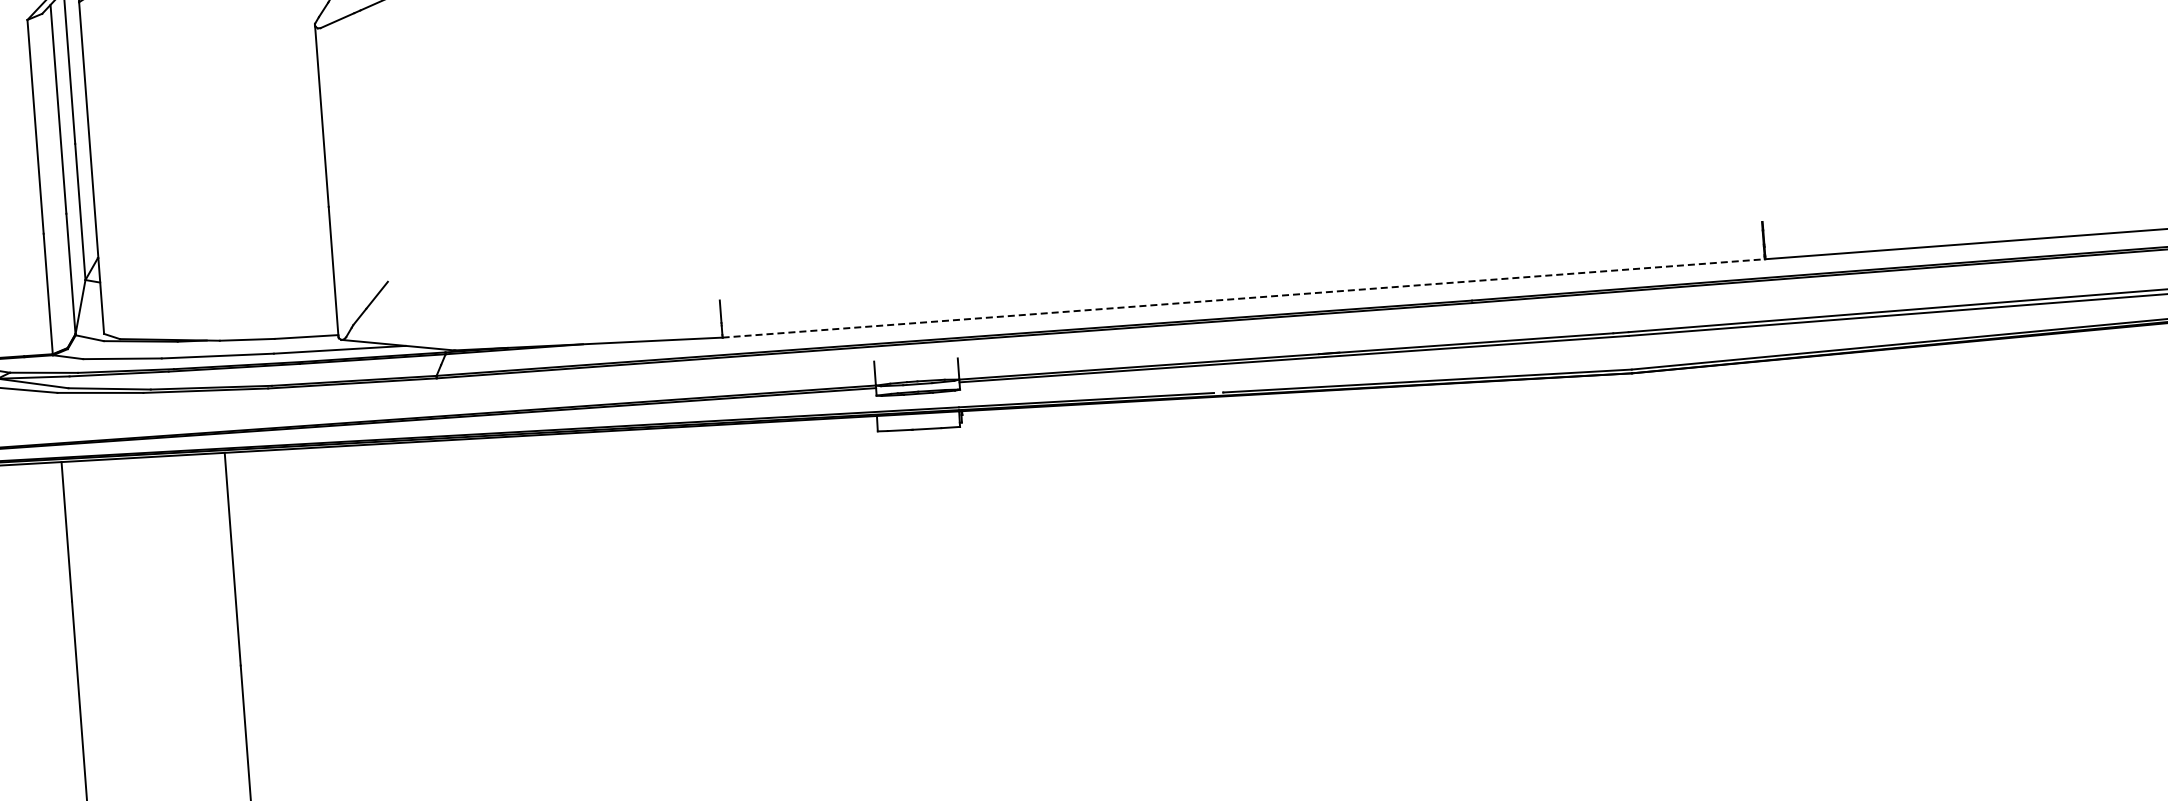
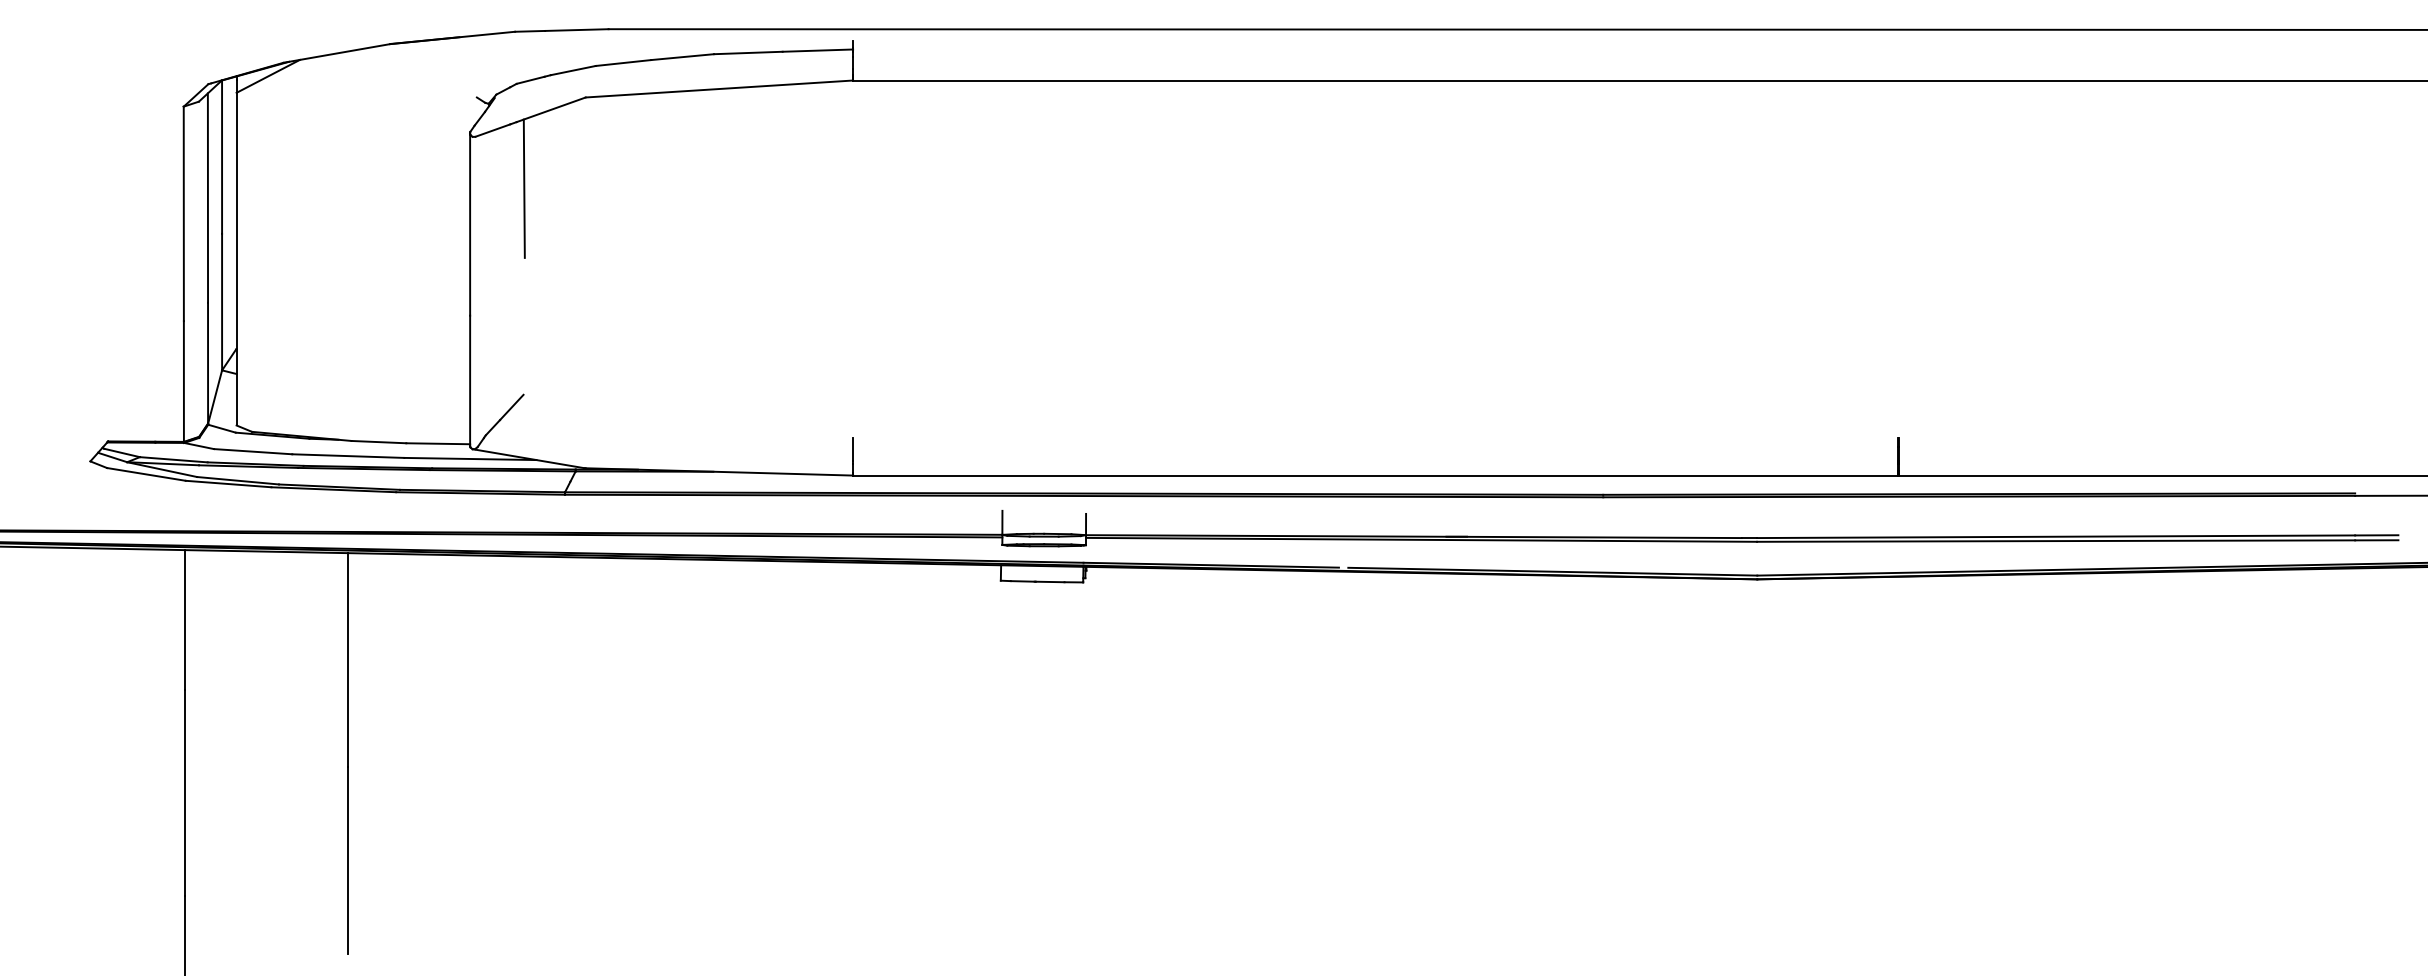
line: (372, 76) -> (523, 188), added
line: (1243, 298) -> (1375, 475), dashed -> solid

